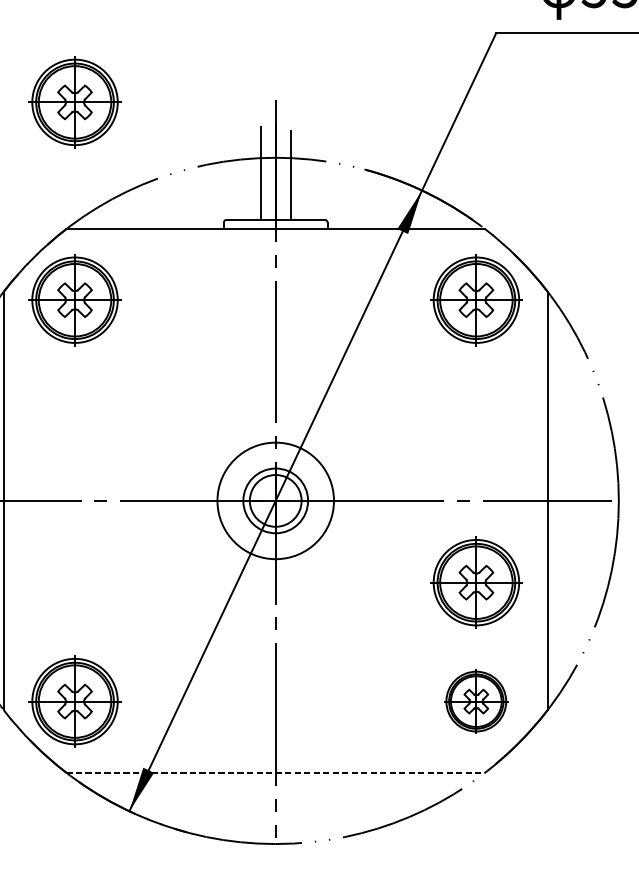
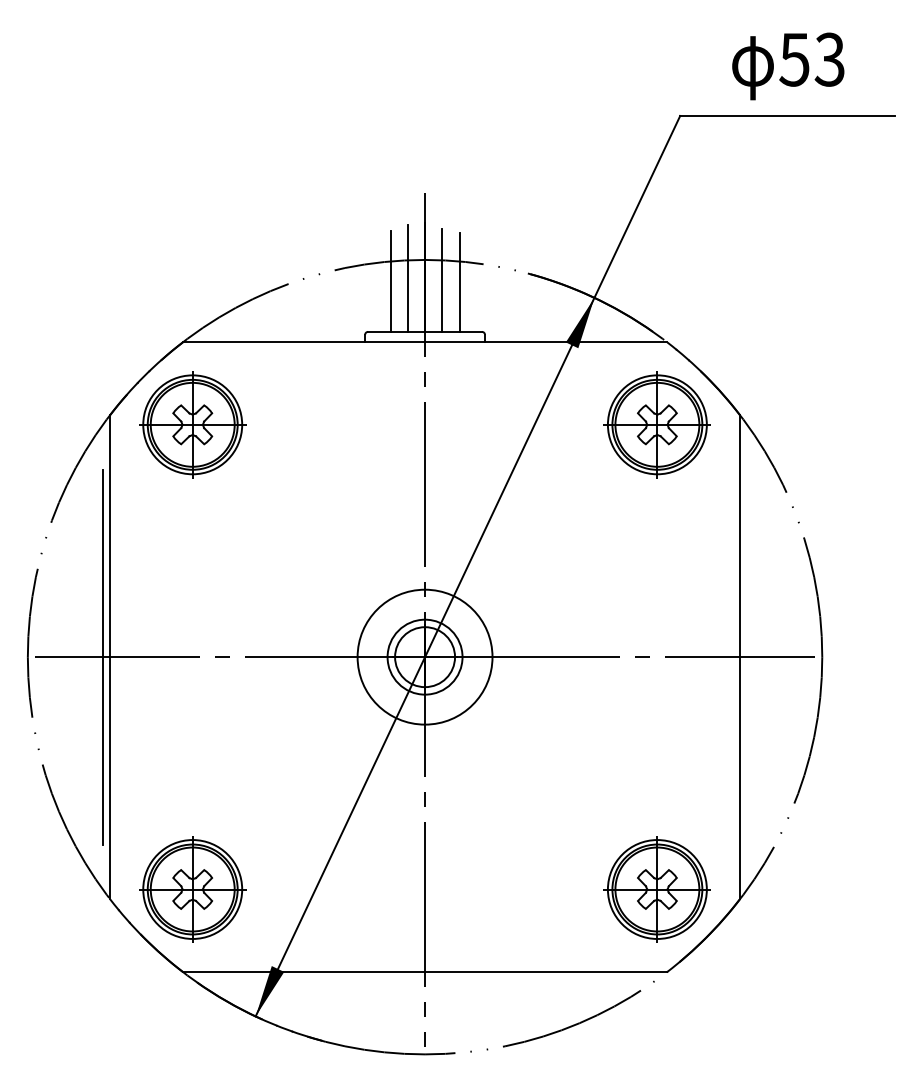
part: (74, 102) -> (192, 195), removed
line: (245, 176) -> (390, 281), added
line: (305, 177) -> (459, 282), added
part: (475, 582) -> (656, 751), removed
part: (475, 701) -> (656, 889), size x1.43
line: (276, 772) -> (425, 971), dashed -> solid

